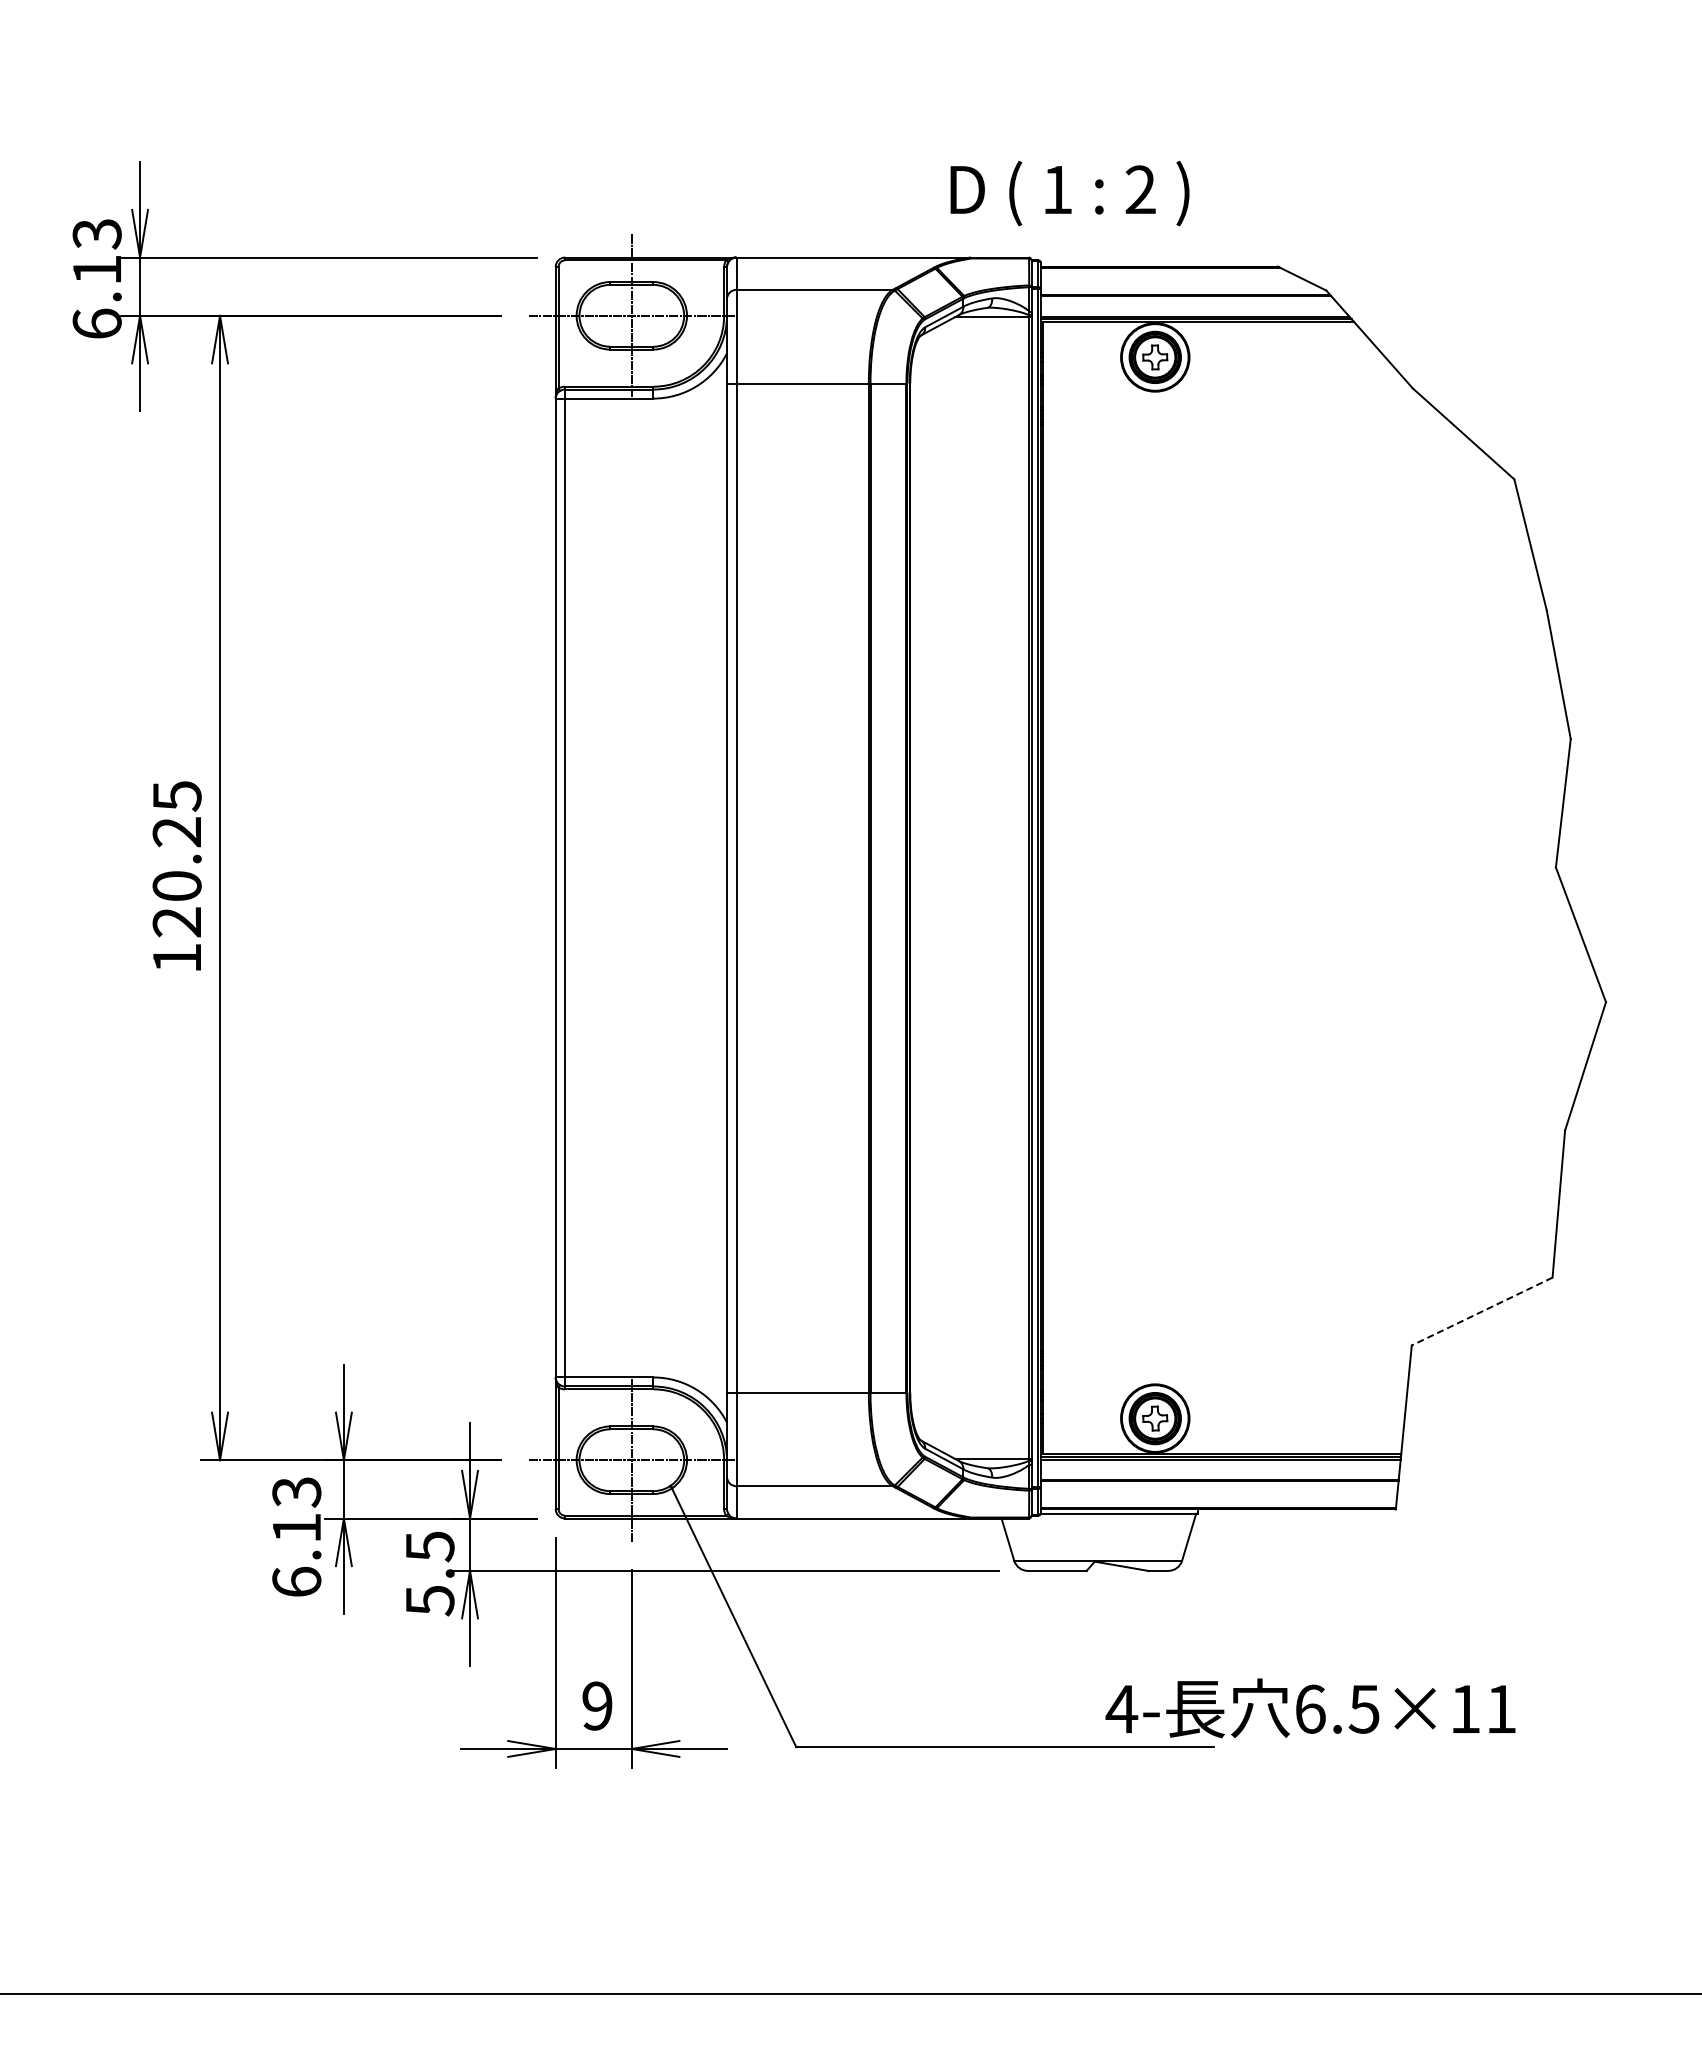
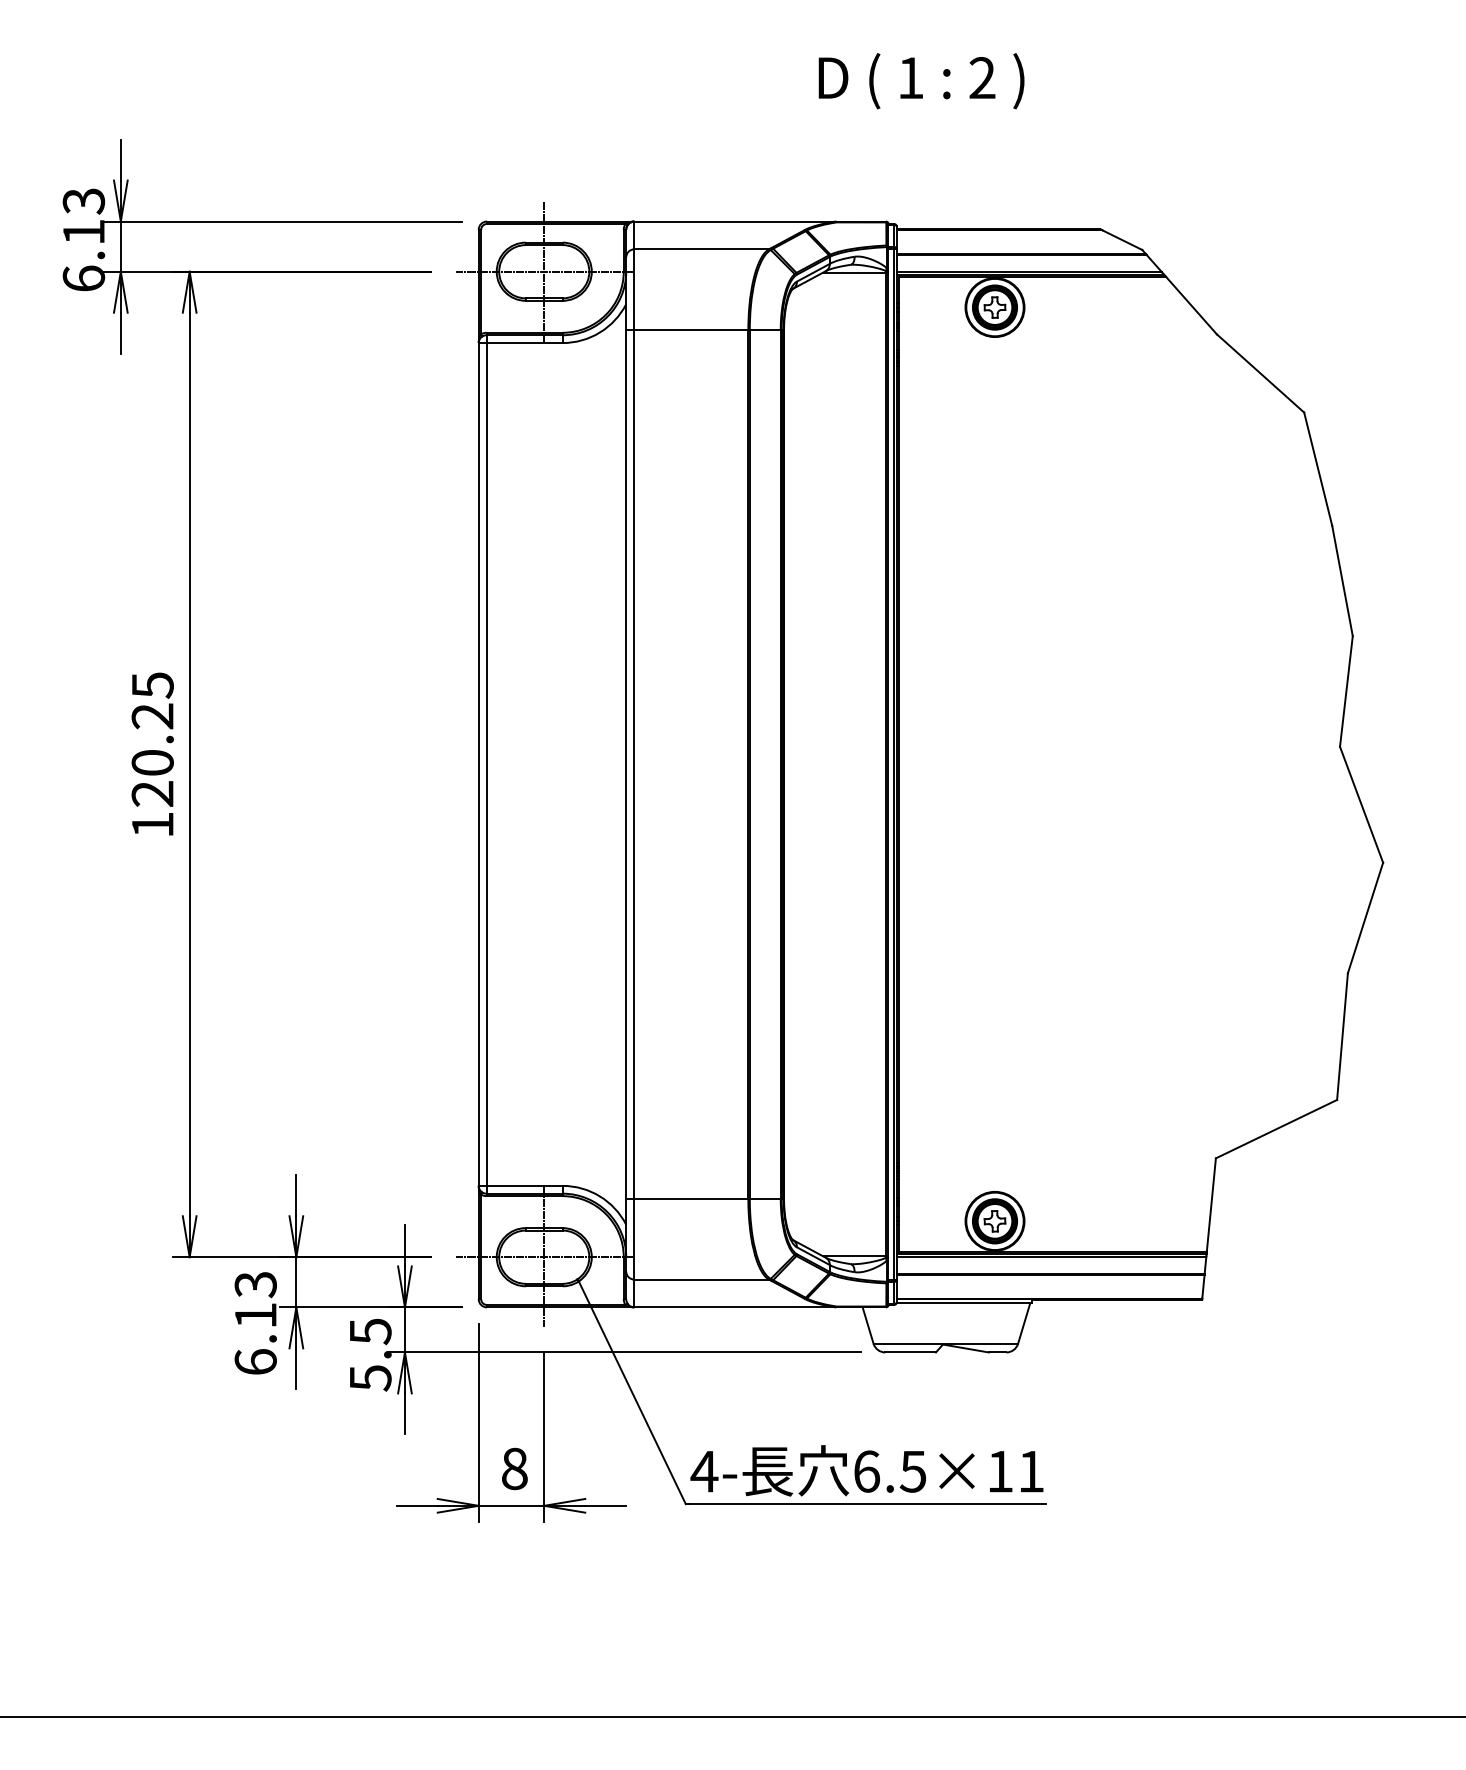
text: (1069, 193) -> (921, 81), moved
line: (1481, 1311) -> (1275, 1129), dashed -> solid
text: (597, 1705) -> (514, 1468), 9 -> 8
text: (1310, 1708) -> (866, 1470), moved

